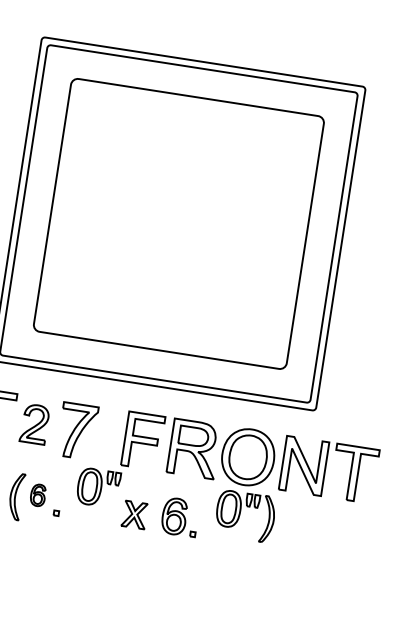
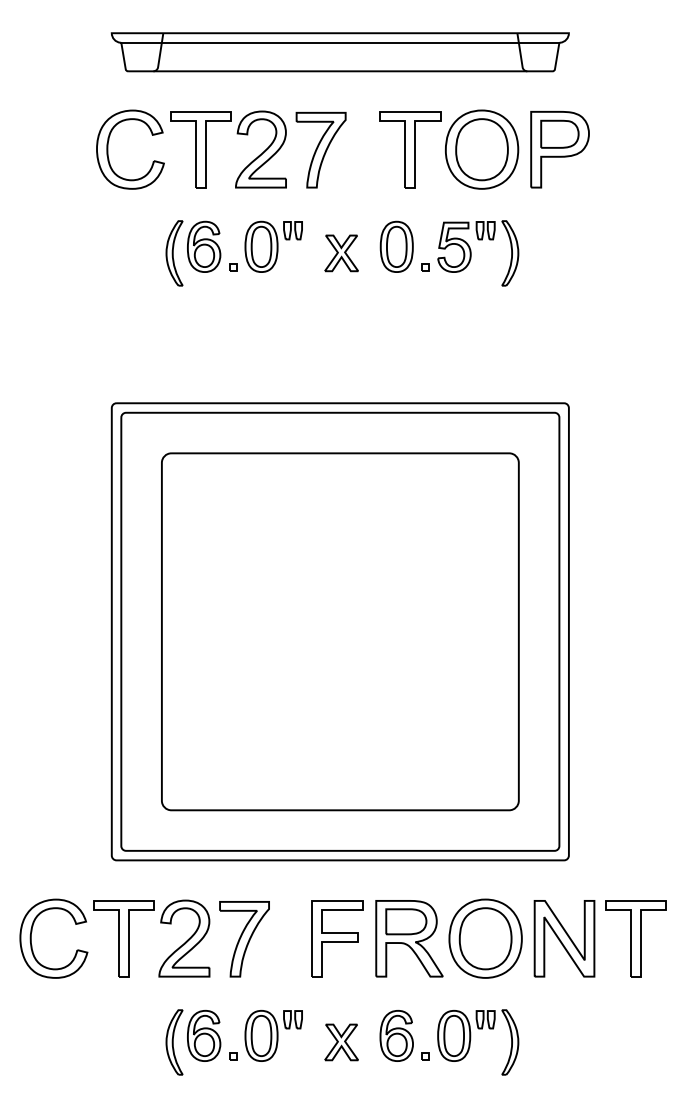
part: (34, 424) -> (184, 938), size x1.43
part: (98, 487) -> (273, 1035), moved
part: (38, 495) -> (204, 1035), size x1.67
part: (240, 513) -> (471, 1039), moved

